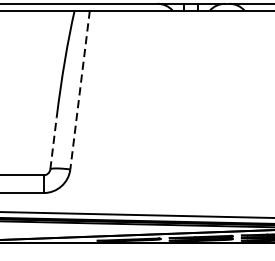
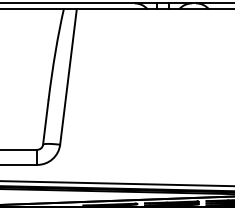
line: (80, 90) -> (68, 77), dashed -> solid
line: (53, 143) -> (45, 122), dashed -> solid

